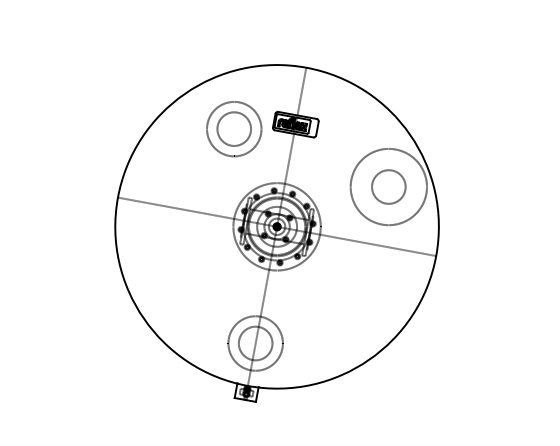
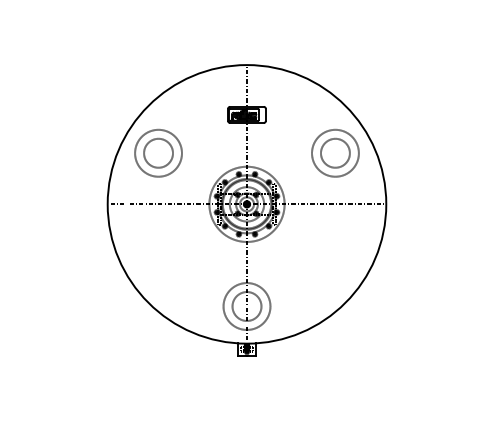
part: (234, 129) -> (158, 153), moved
circle: (389, 186) -> (335, 152), size x0.71

